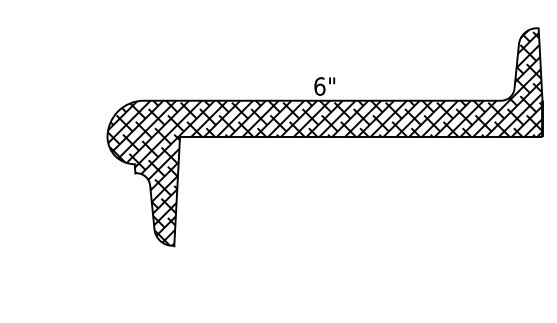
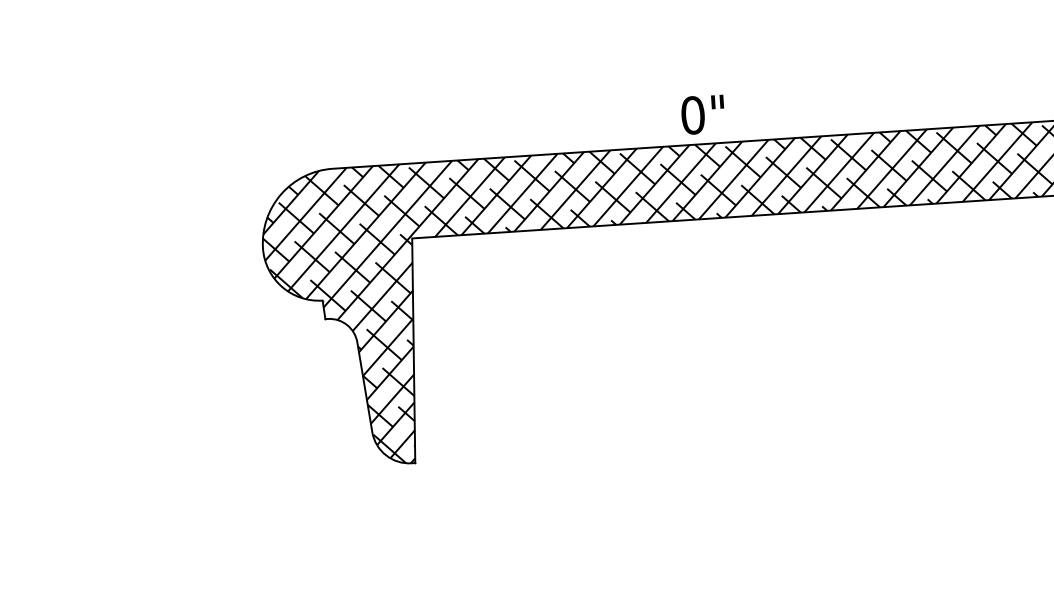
text: (319, 86) -> (692, 115), 6" -> 0"

